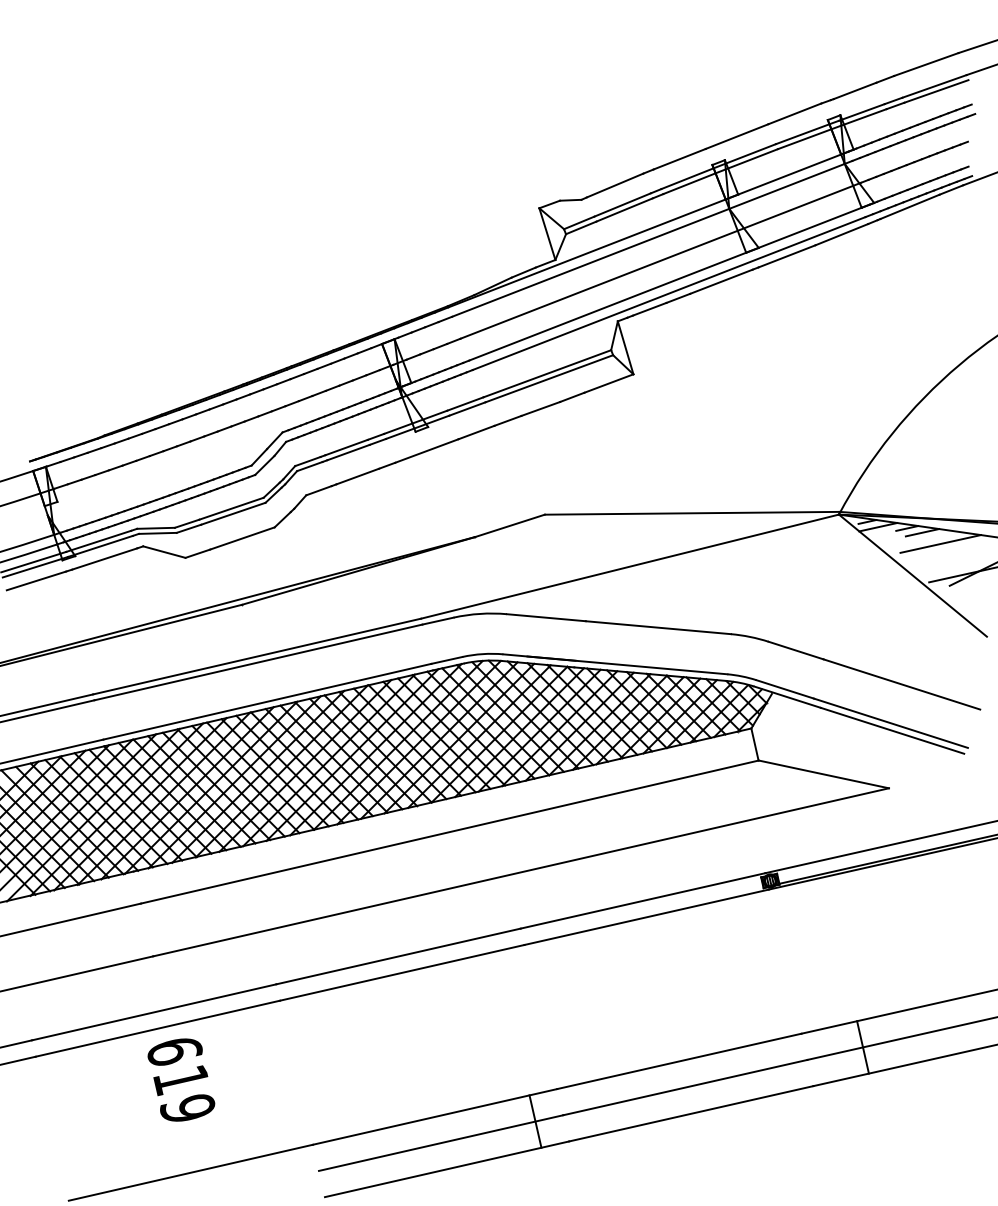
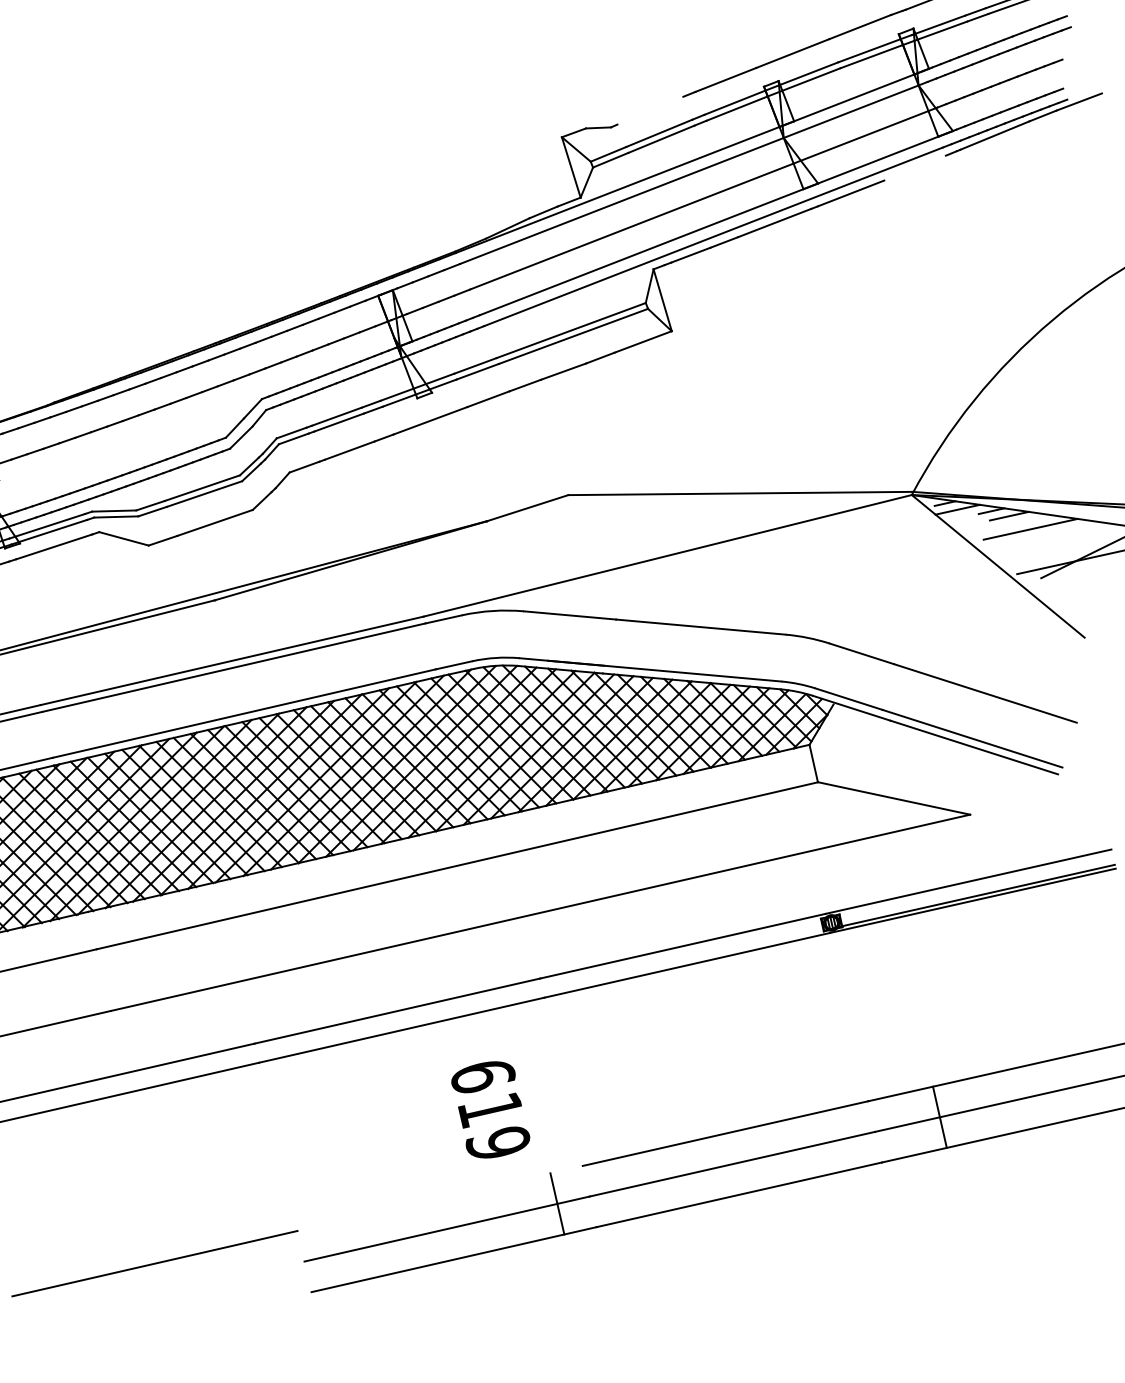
line: (614, 185) -> (649, 110), removed
line: (841, 234) -> (914, 167), removed
text: (181, 1079) -> (490, 1109), moved
line: (434, 1116) -> (439, 1197), removed

